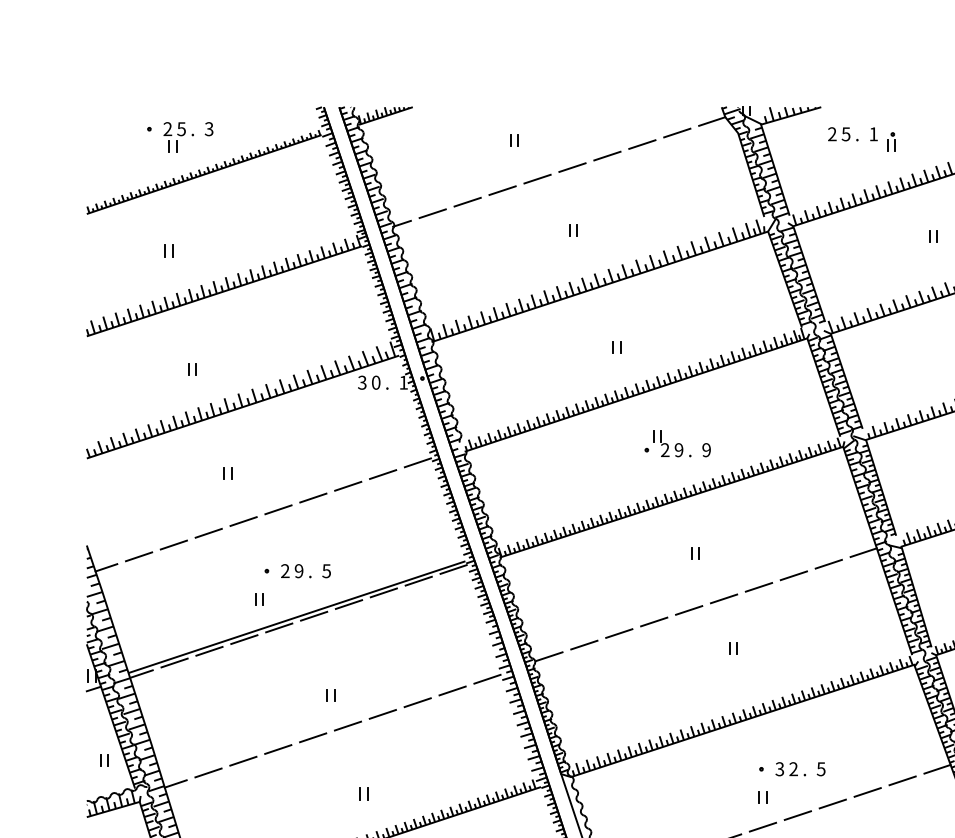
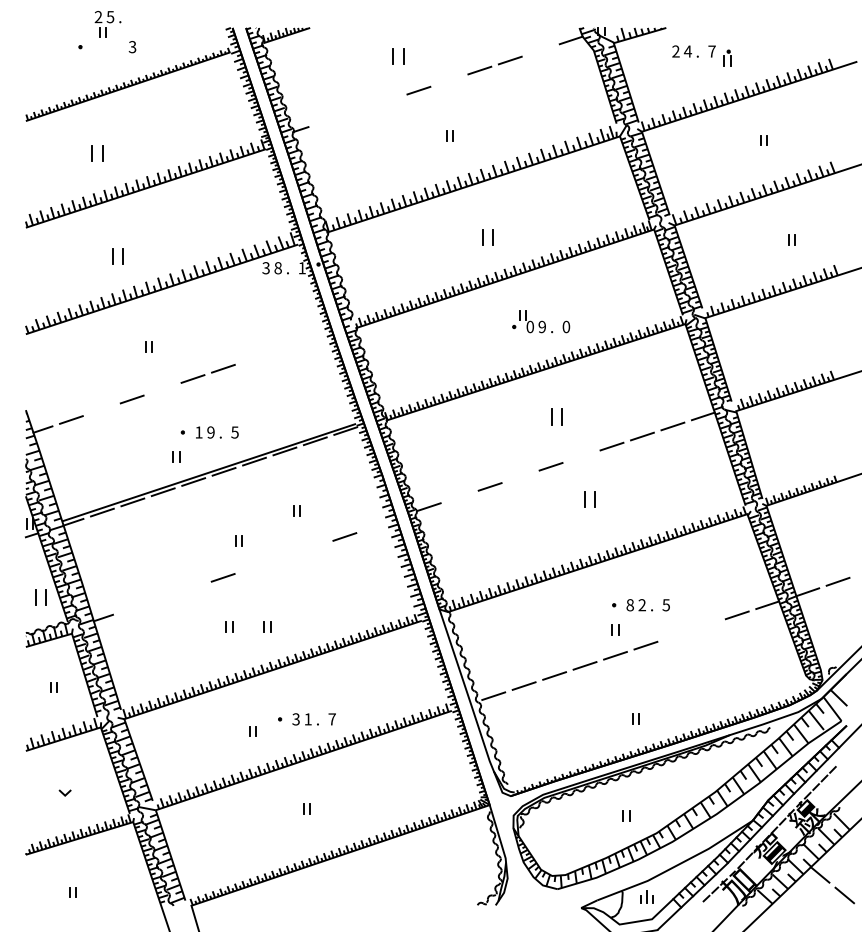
line: (676, 133) -> (540, 50), removed
text: (845, 134) -> (687, 51), 5 -> 4
text: (873, 134) -> (711, 51), 1 -> 7
part: (178, 137) -> (107, 24), moved
part: (514, 139) -> (398, 56), size x1.6
line: (571, 167) -> (448, 80), removed
line: (502, 190) -> (388, 100), removed
line: (467, 201) -> (357, 110), removed
line: (432, 213) -> (327, 120), removed
part: (168, 251) -> (97, 153), size x1.6
part: (617, 347) -> (488, 237), size x1.6
part: (191, 369) -> (117, 256), size x1.6
text: (375, 383) -> (277, 268), 0 -> 8
text: (664, 450) -> (529, 327), 2 -> 0
text: (706, 450) -> (566, 327), 9 -> 0
line: (417, 462) -> (314, 337), removed
line: (382, 474) -> (283, 348), removed
line: (347, 486) -> (253, 358), removed
line: (243, 521) -> (162, 389), removed
line: (173, 544) -> (101, 409), removed
part: (695, 552) -> (556, 416), size x1.6
text: (284, 571) -> (198, 432), 2 -> 1
line: (724, 598) -> (581, 456), removed
line: (654, 621) -> (520, 476), removed
line: (584, 644) -> (459, 496), removed
part: (733, 647) -> (589, 499), size x1.6
part: (397, 660) -> (296, 510), added
line: (486, 678) -> (374, 526), removed
line: (417, 703) -> (314, 547), removed
line: (382, 714) -> (283, 557), removed
line: (347, 725) -> (253, 567), removed
line: (277, 748) -> (192, 587), removed
part: (103, 760) -> (40, 597), size x1.6
line: (243, 761) -> (162, 598), removed
text: (779, 769) -> (629, 605), 3 -> 8
line: (207, 772) -> (131, 608), removed
line: (867, 792) -> (706, 625), removed
part: (320, 793) -> (229, 626), added
line: (831, 803) -> (675, 635), removed

